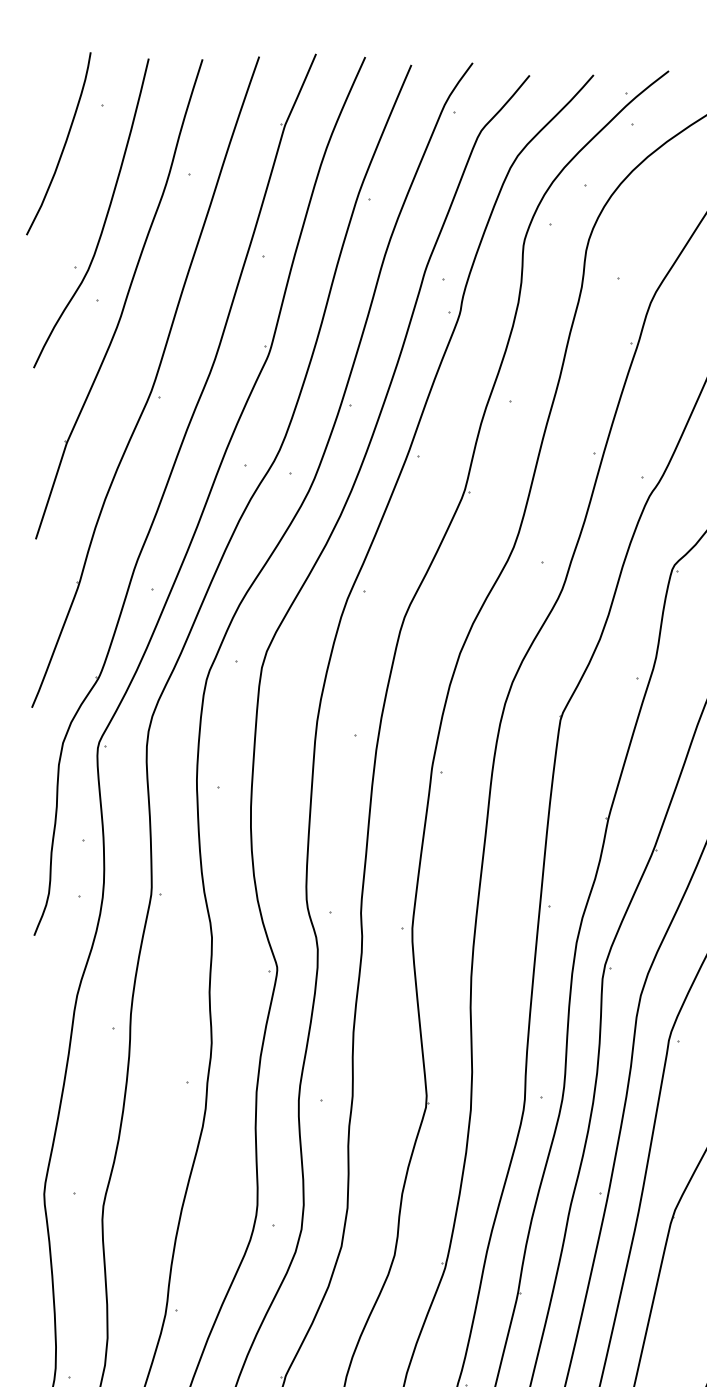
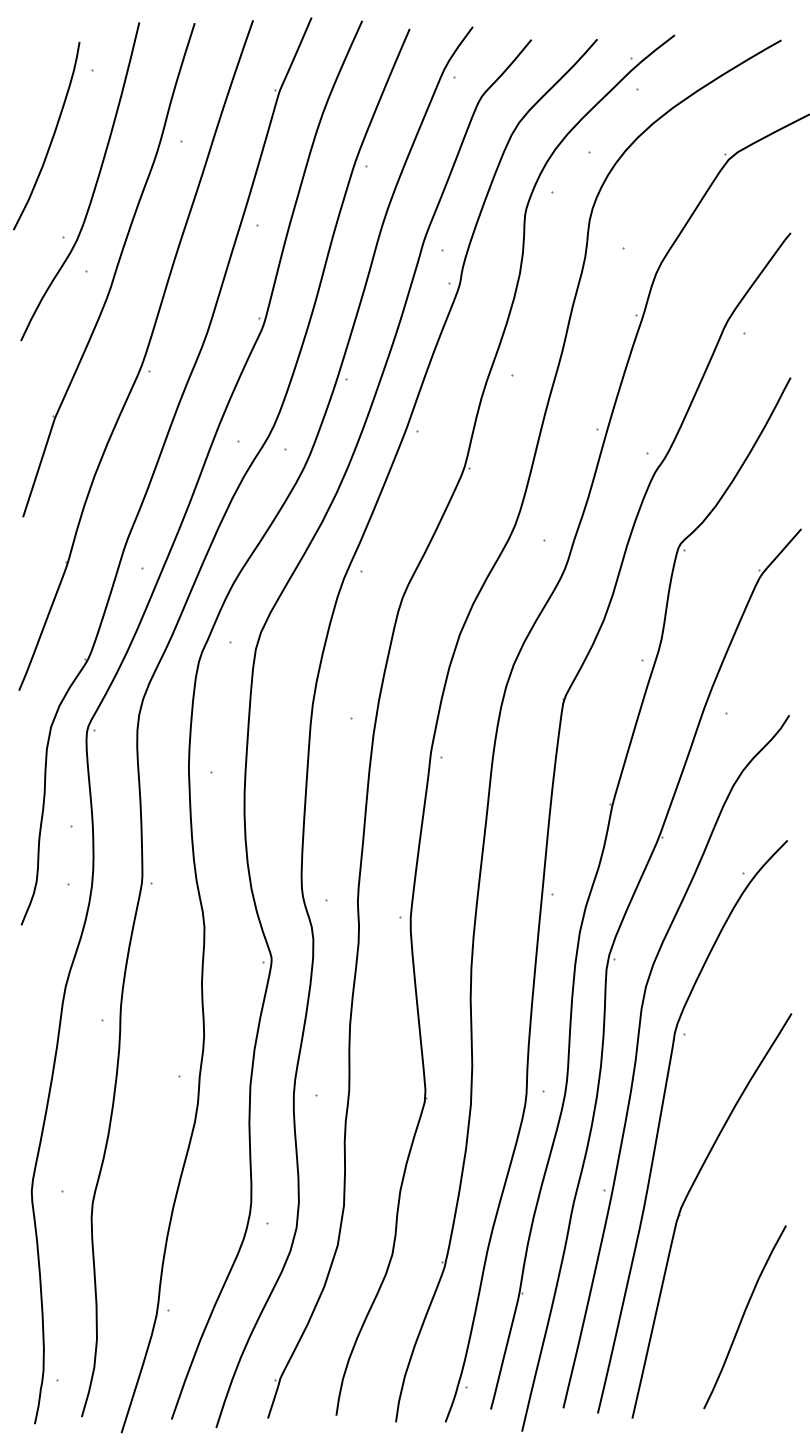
curve: (63, 146) -> (51, 138), moved

